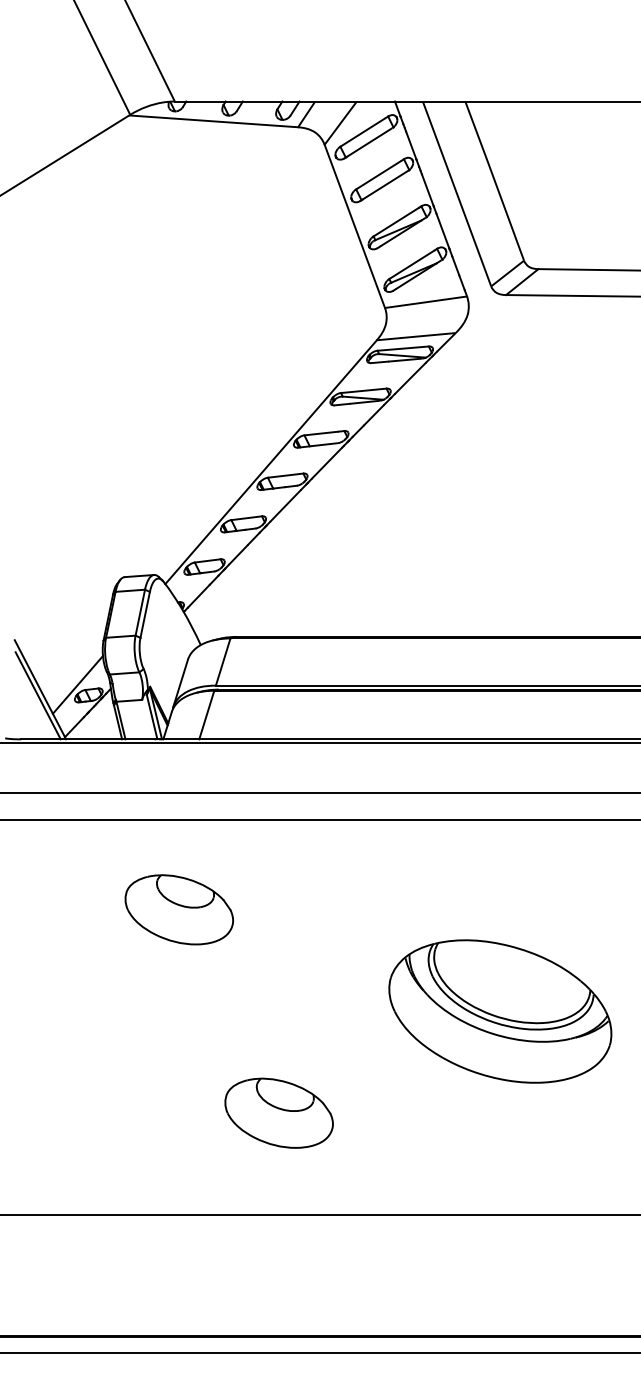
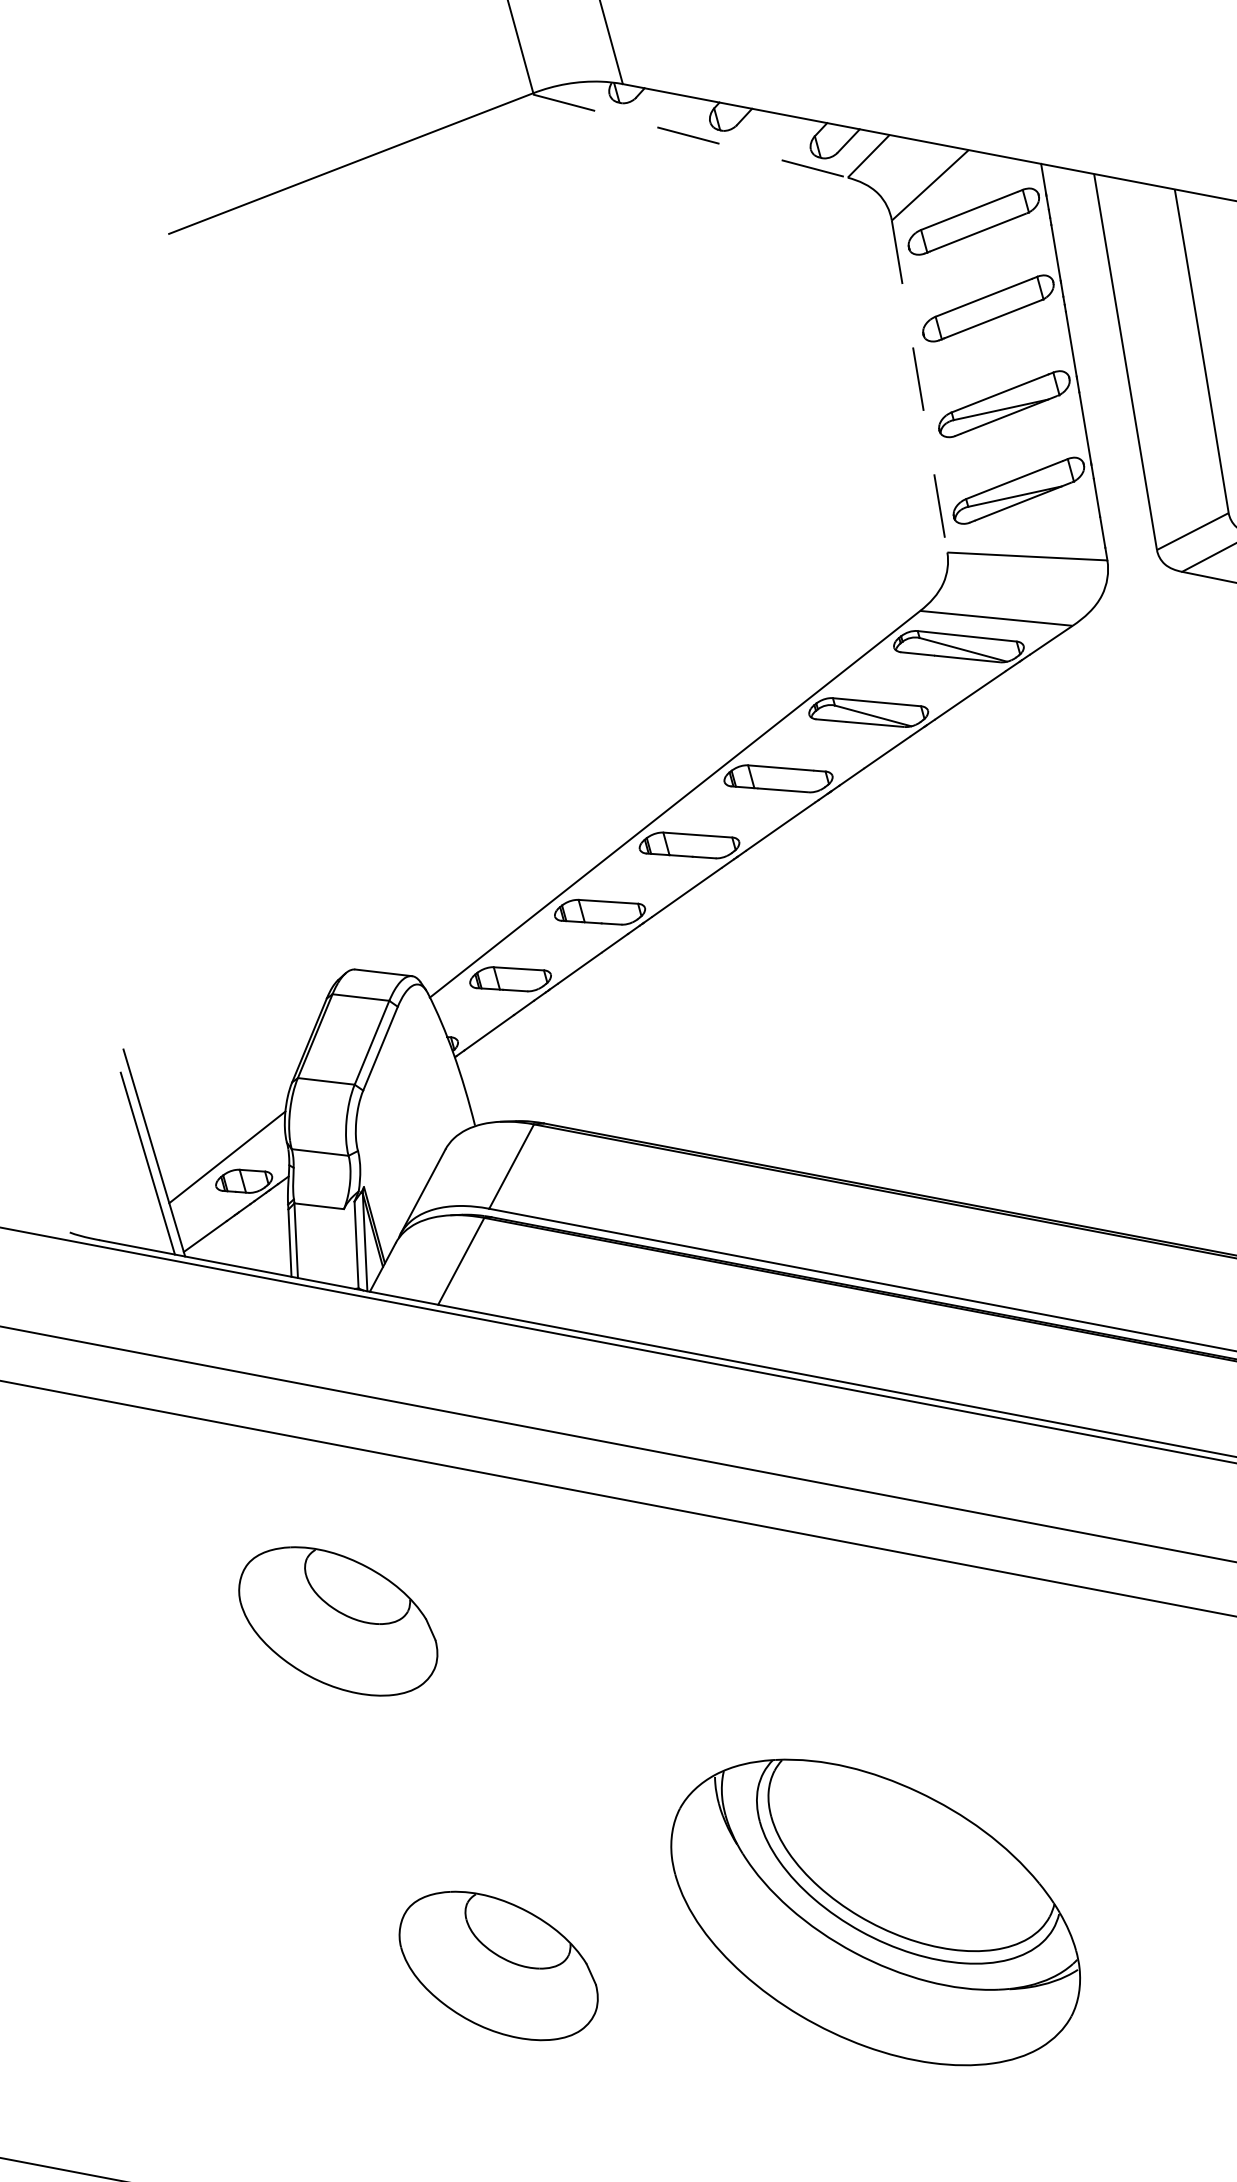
line: (214, 121) -> (690, 136), solid -> dashed
line: (354, 226) -> (918, 386), solid -> dashed
part: (500, 1011) -> (875, 1912), moved
part: (278, 1112) -> (497, 1964), moved

